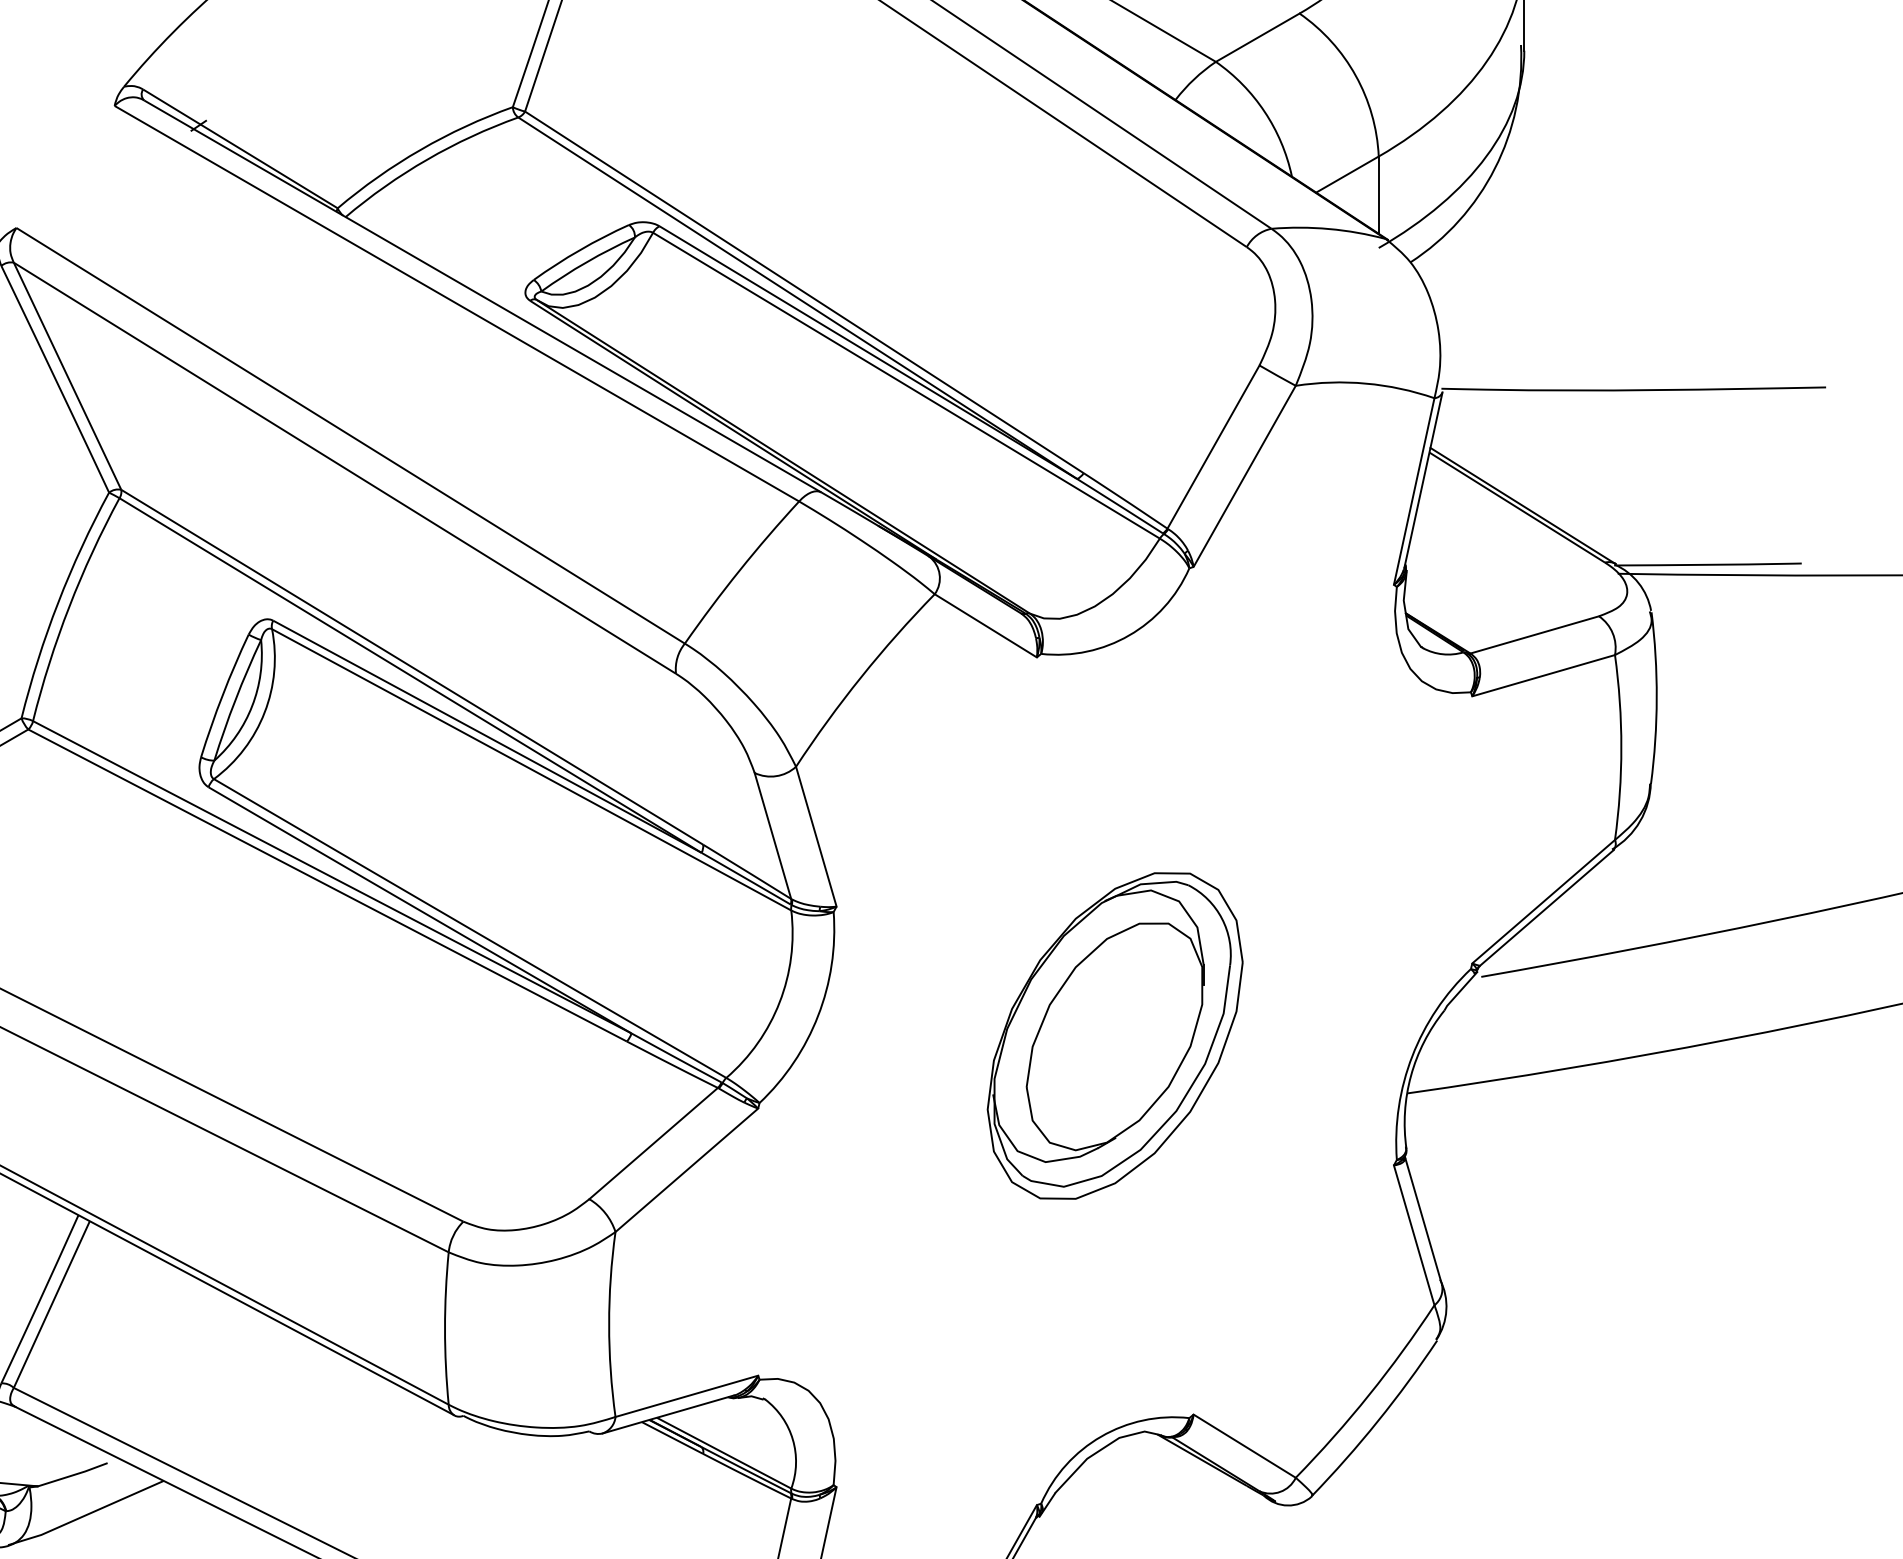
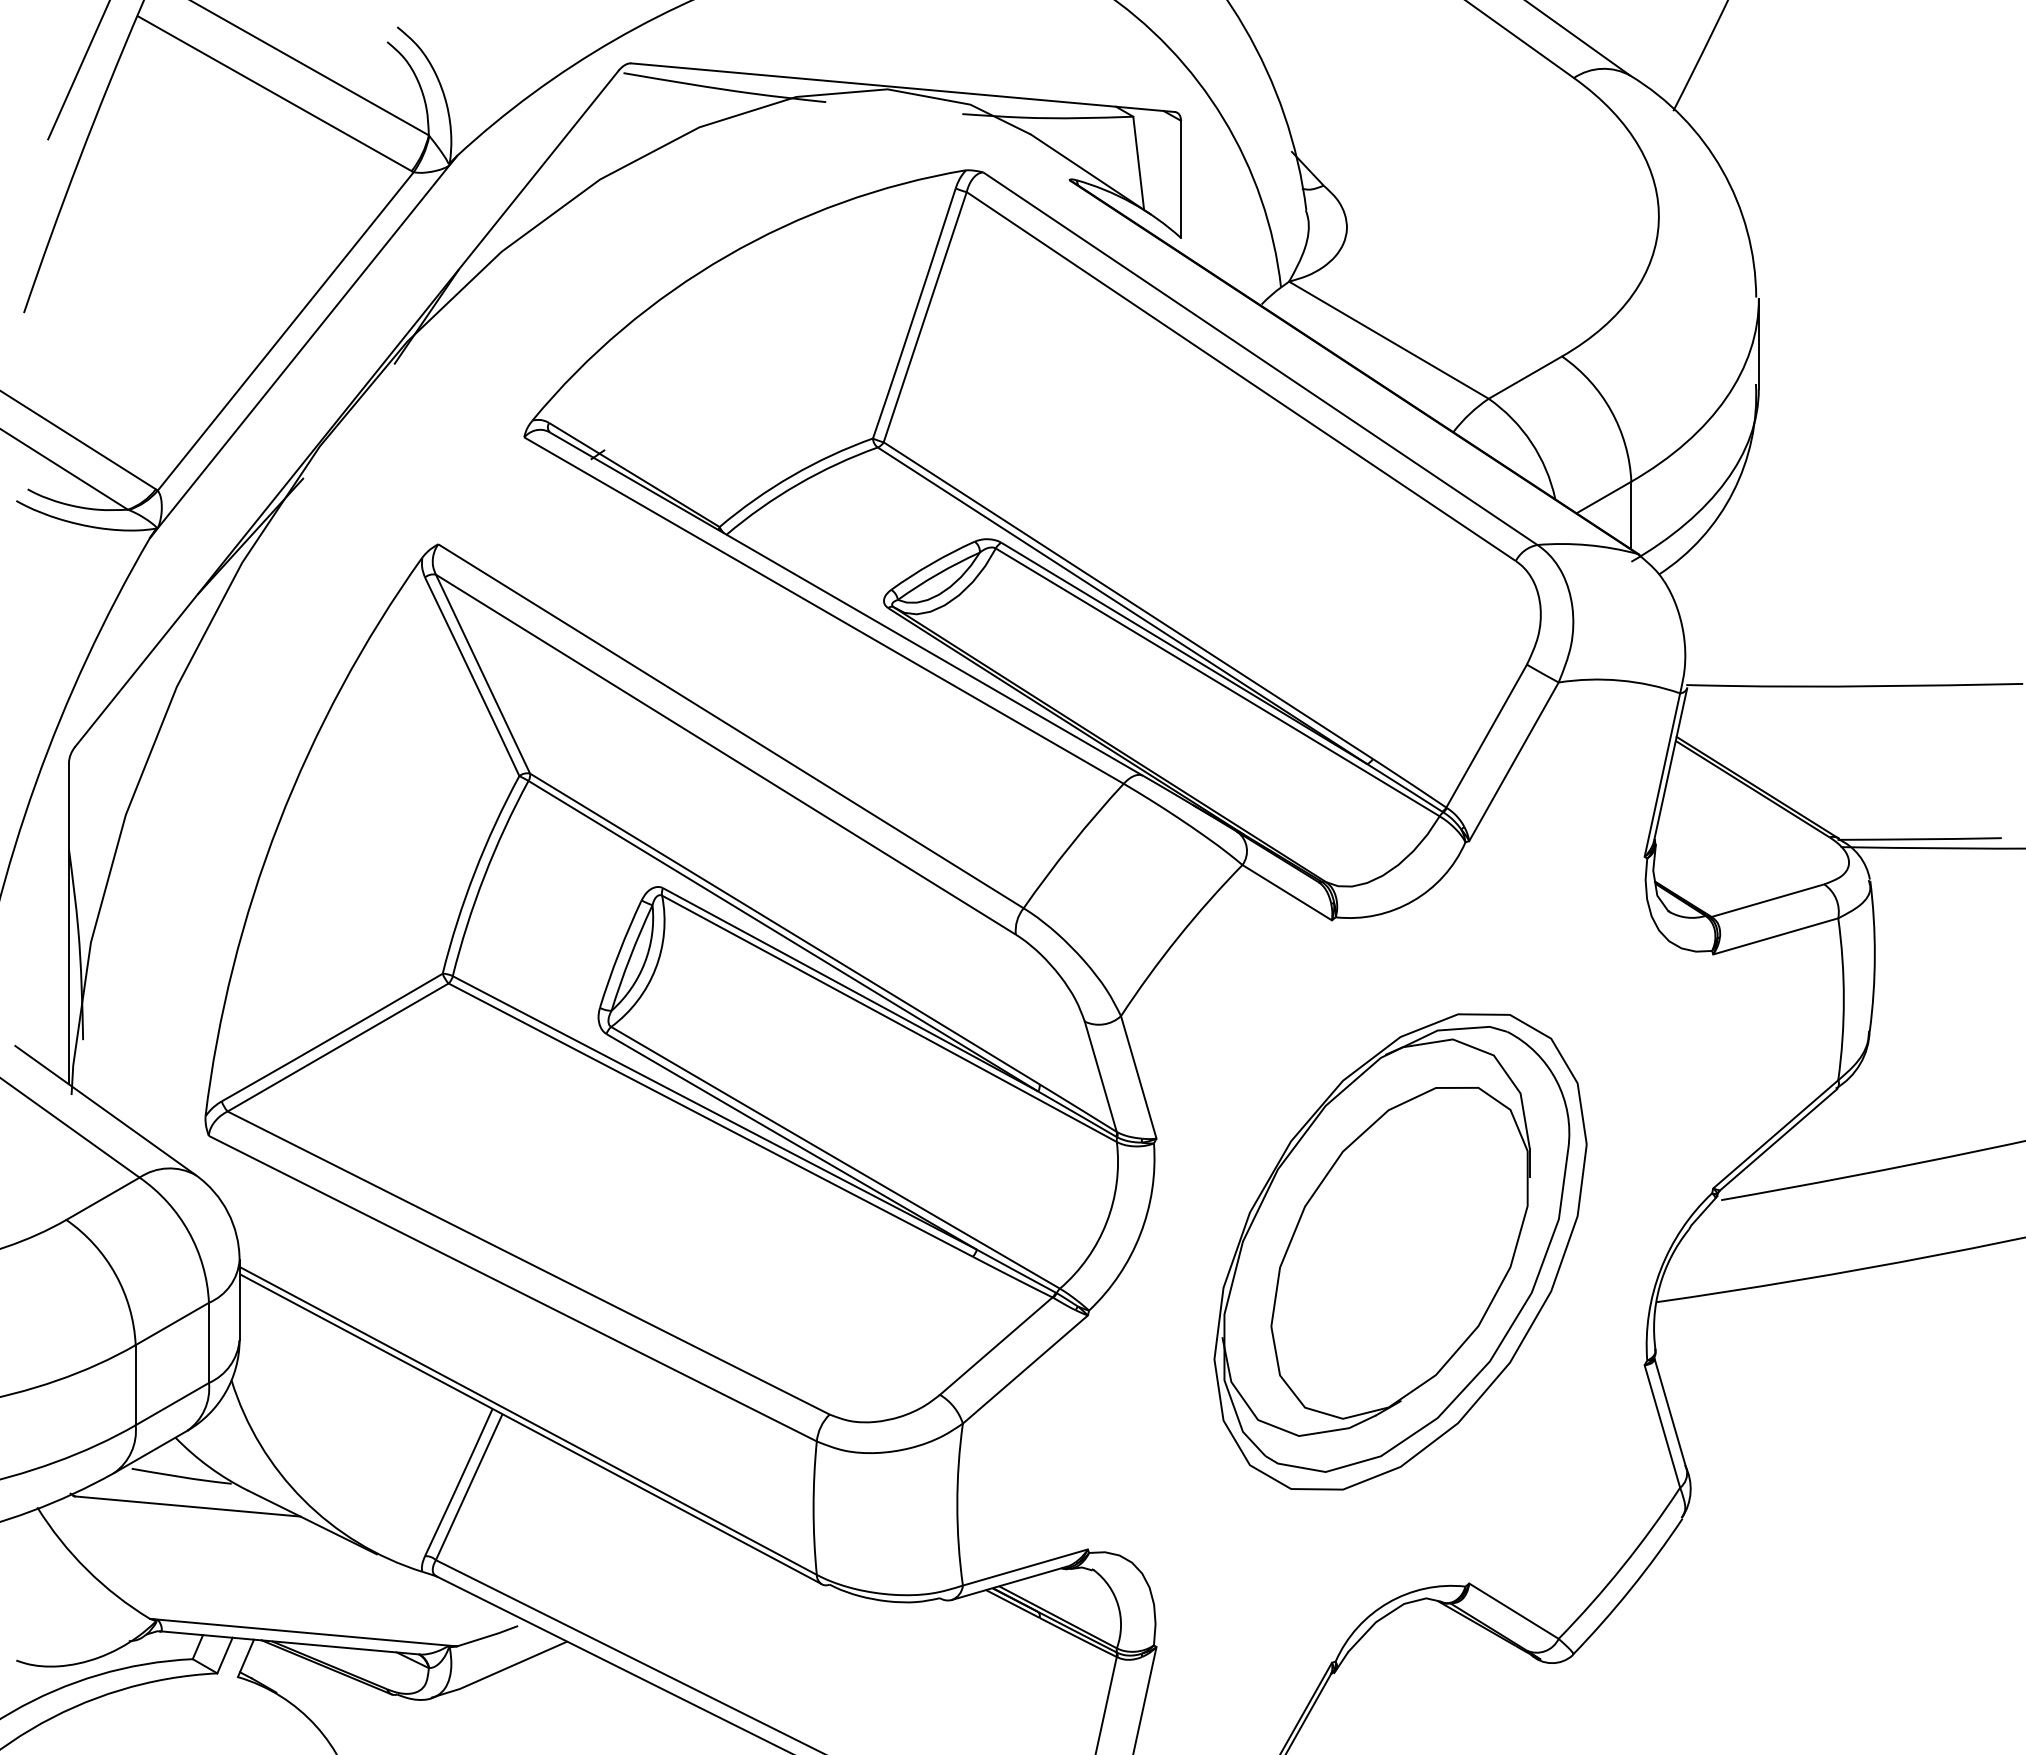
part: (1115, 1035) -> (1400, 1251), size x1.67

